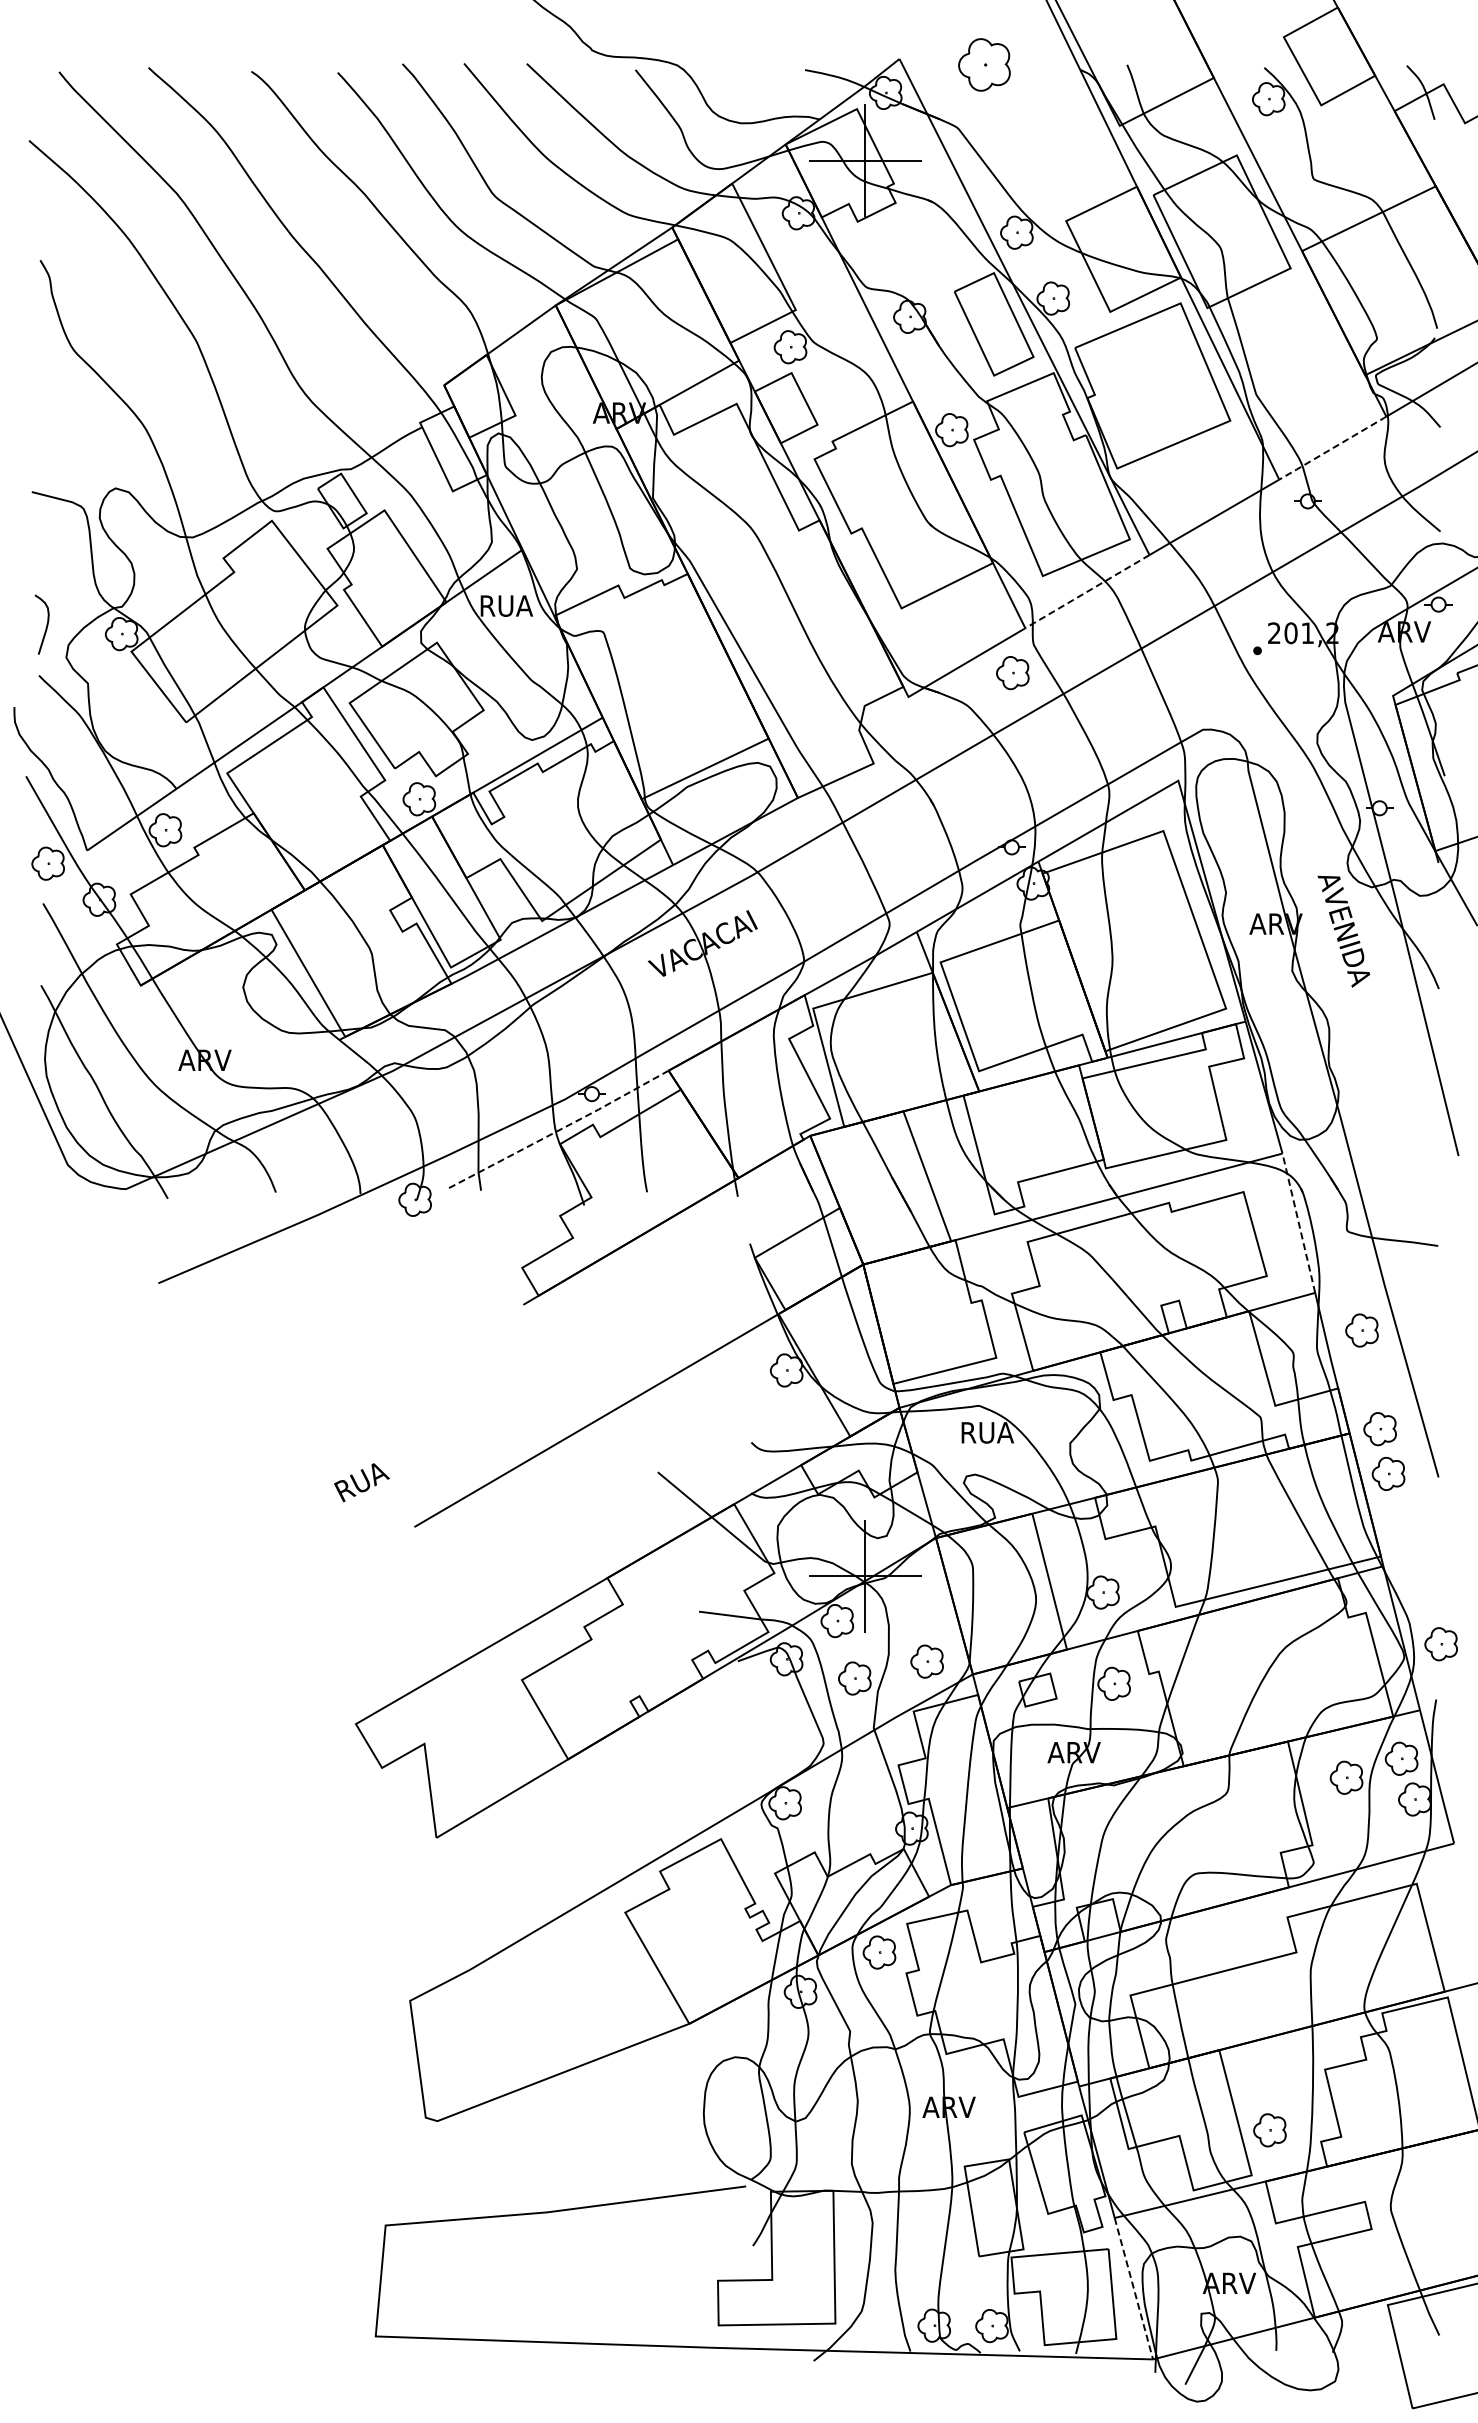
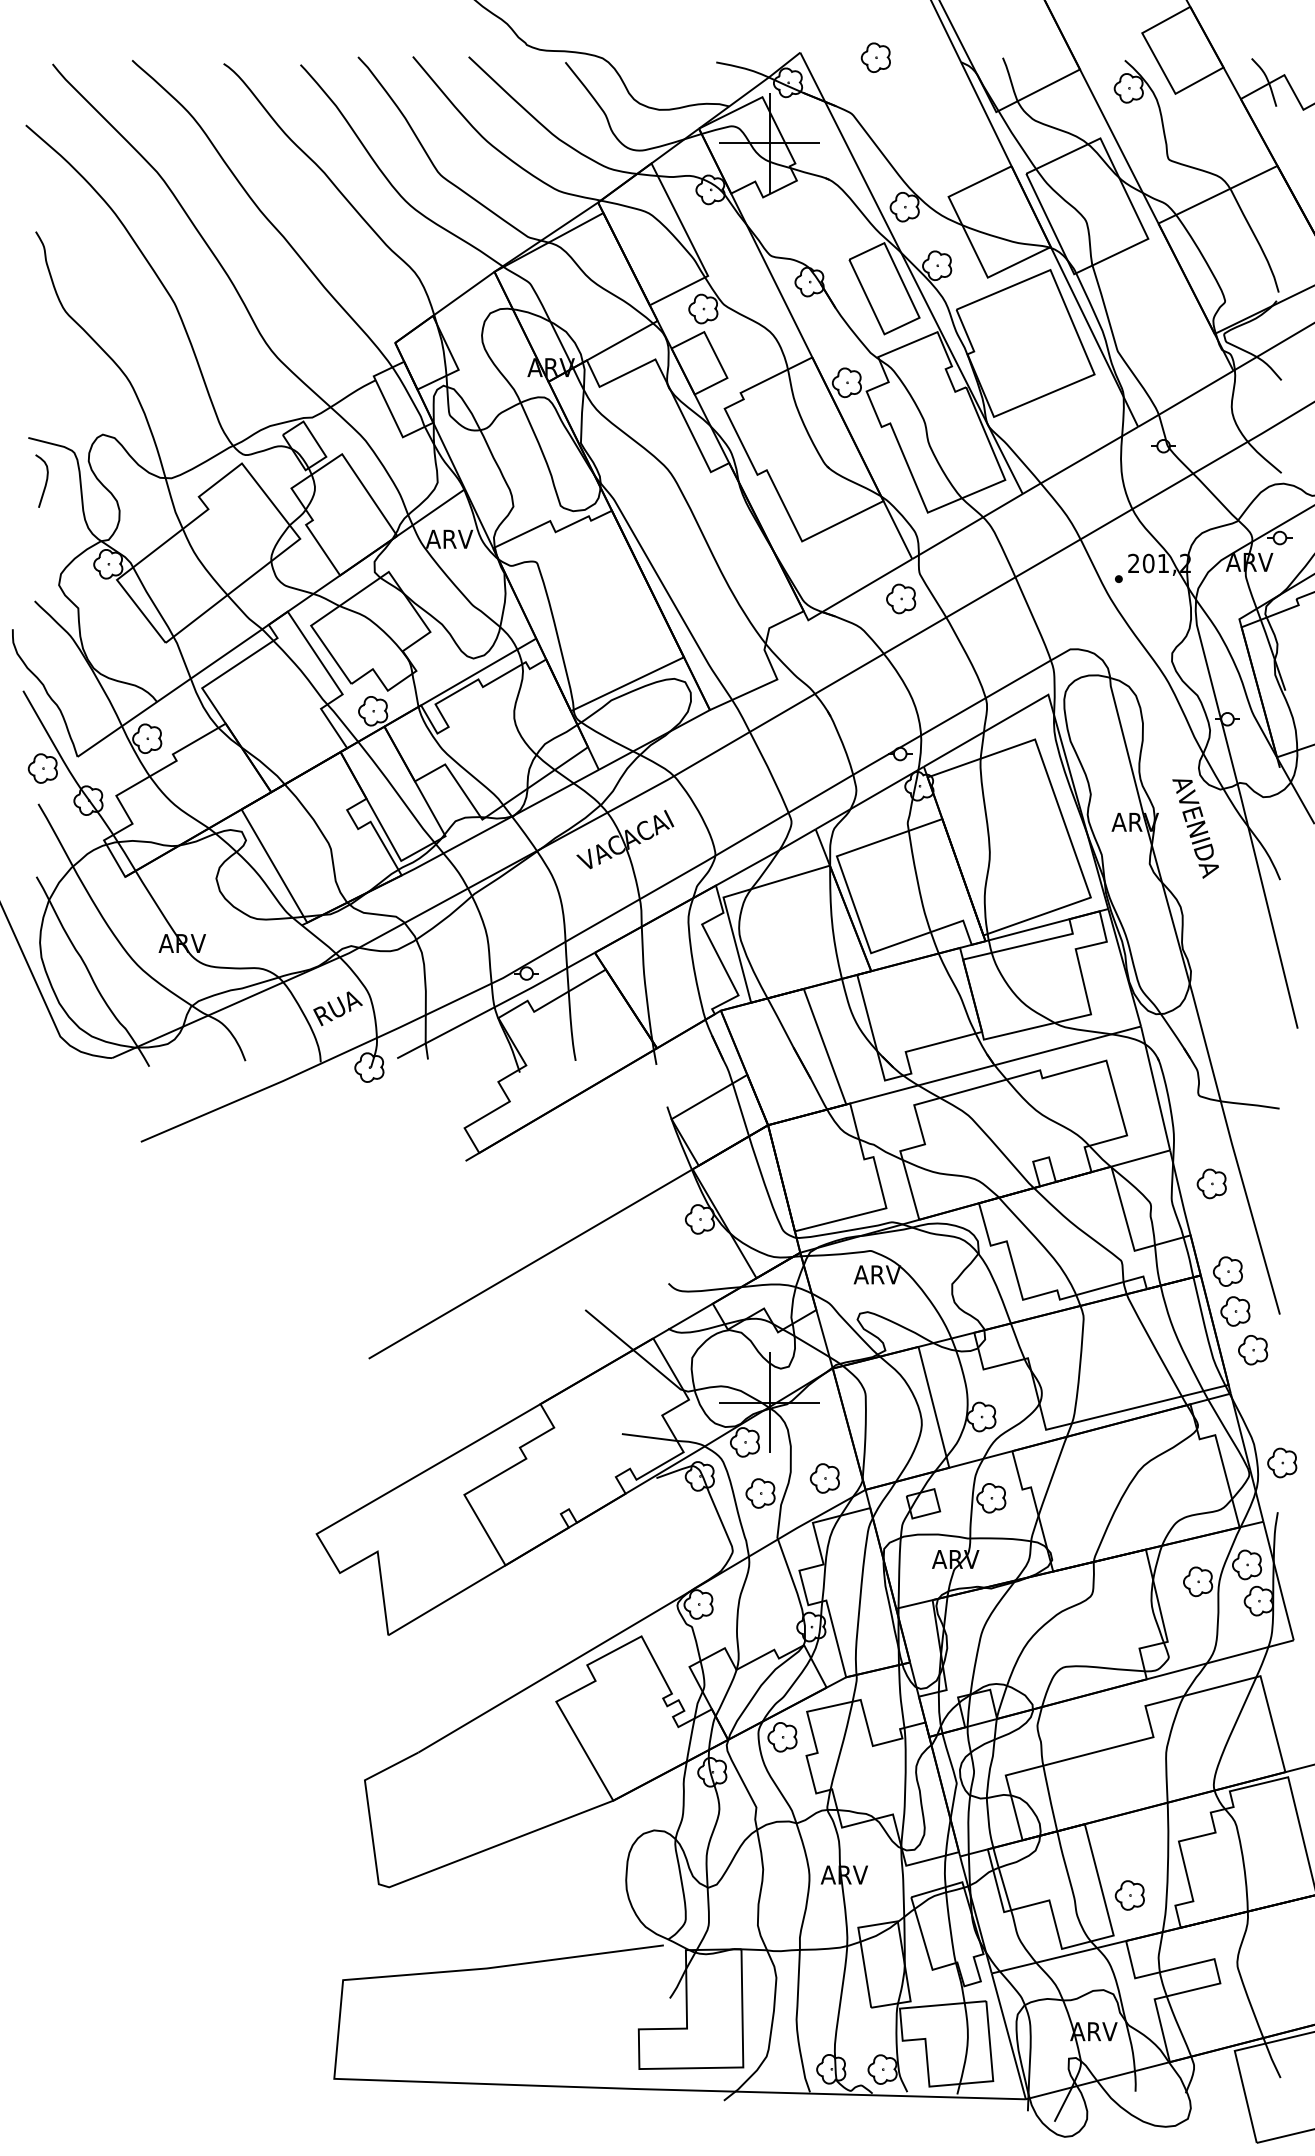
part: (984, 64) -> (875, 57), size x0.62
line: (1332, 448) -> (1185, 399), dashed -> solid
line: (1086, 592) -> (966, 527), dashed -> solid
text: (505, 605) -> (449, 538), RUA -> ARV
curve: (46, 624) -> (45, 481), moved
line: (558, 1130) -> (496, 1005), dashed -> solid
line: (1298, 1223) -> (1155, 1088), dashed -> solid
text: (986, 1432) -> (877, 1274), RUA -> ARV
text: (361, 1482) -> (337, 1008), moved
part: (1408, 1517) -> (1253, 1350), added
line: (1134, 2289) -> (1009, 2037), dashed -> solid

